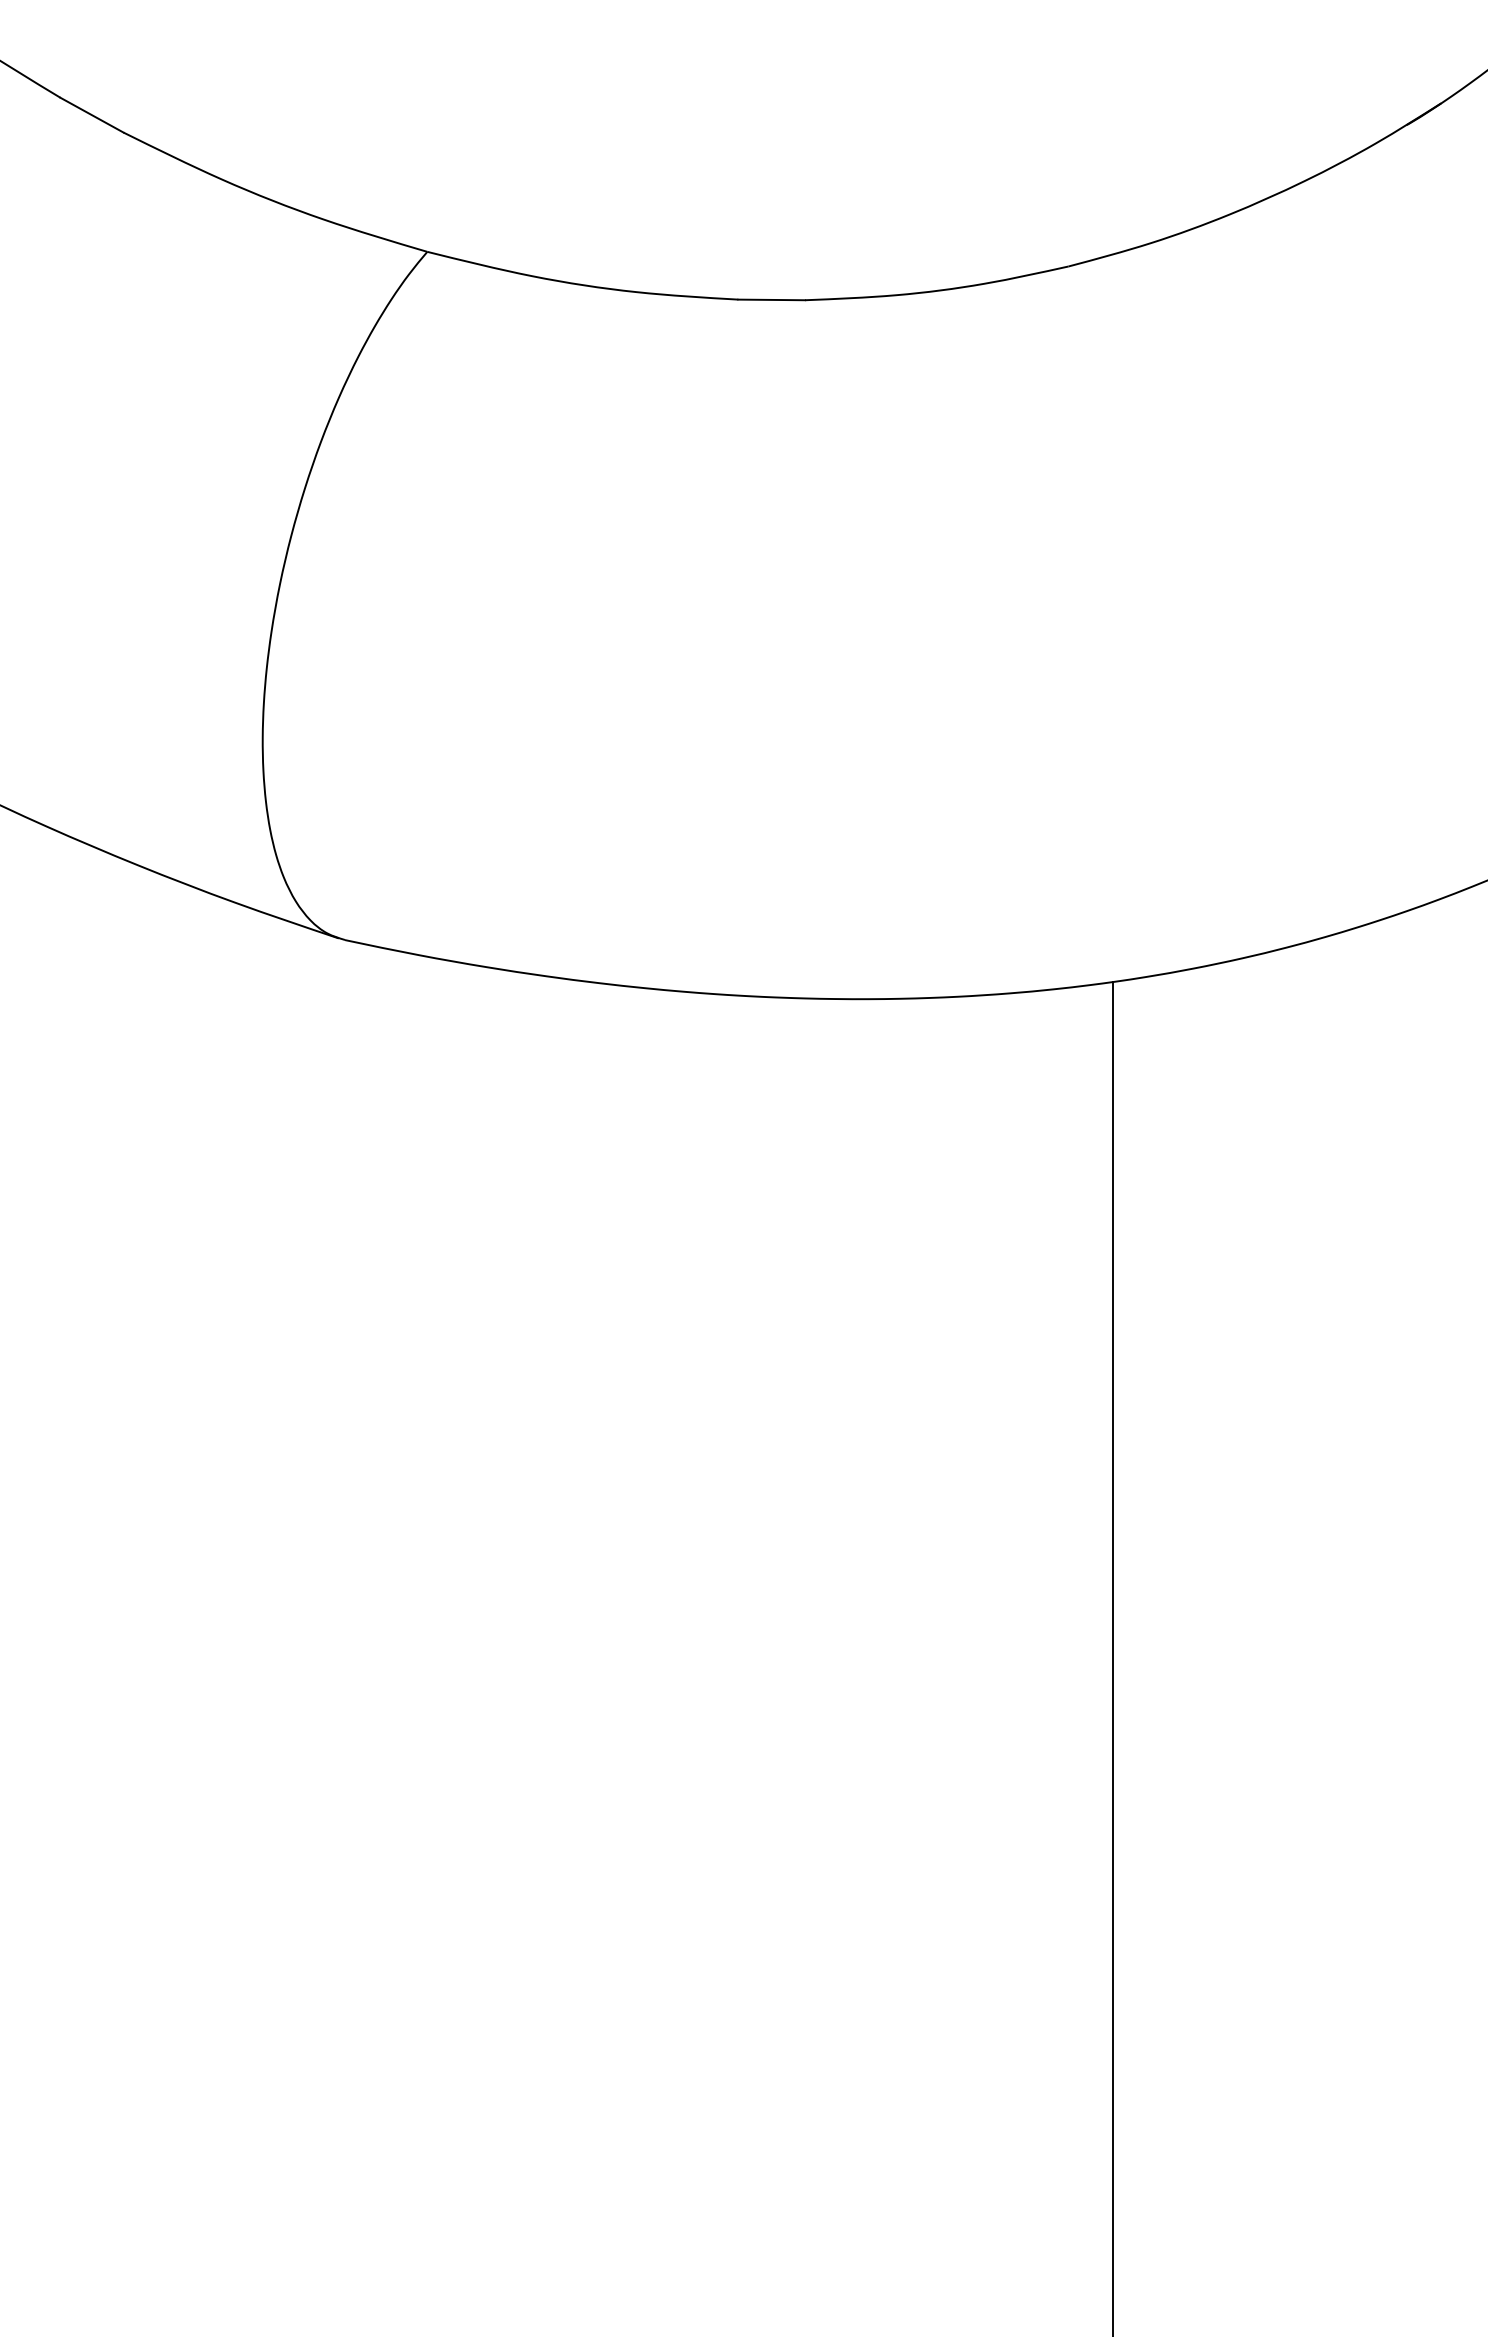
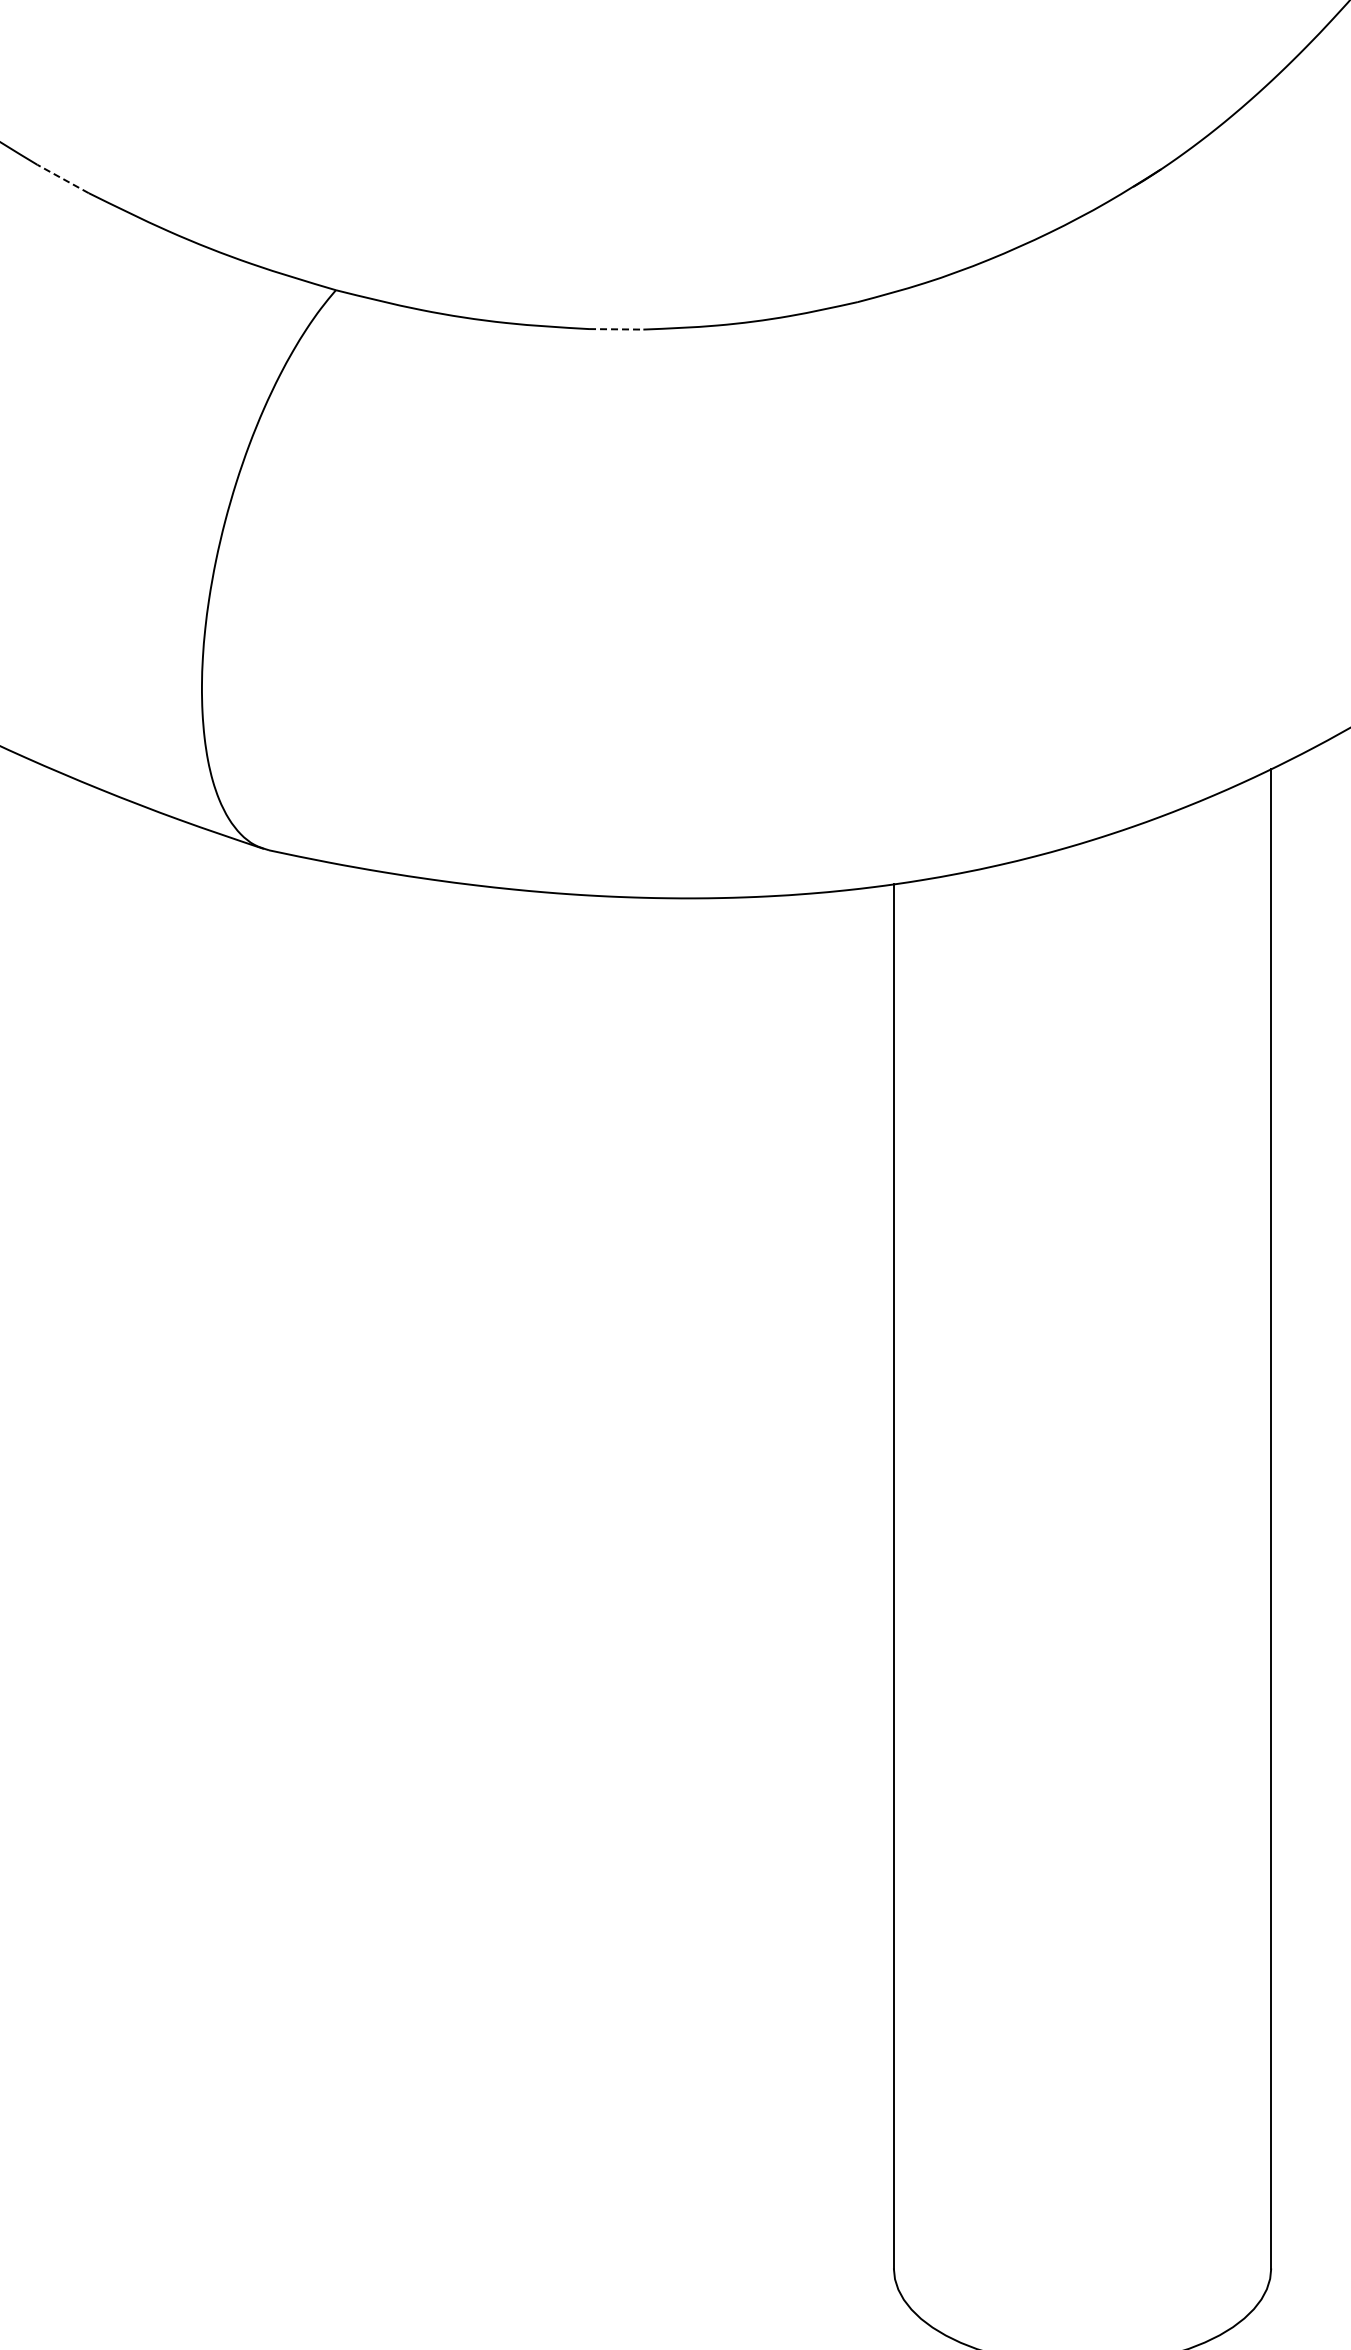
line: (91, 114) -> (62, 178), solid -> dashed
line: (772, 300) -> (616, 329), solid -> dashed

